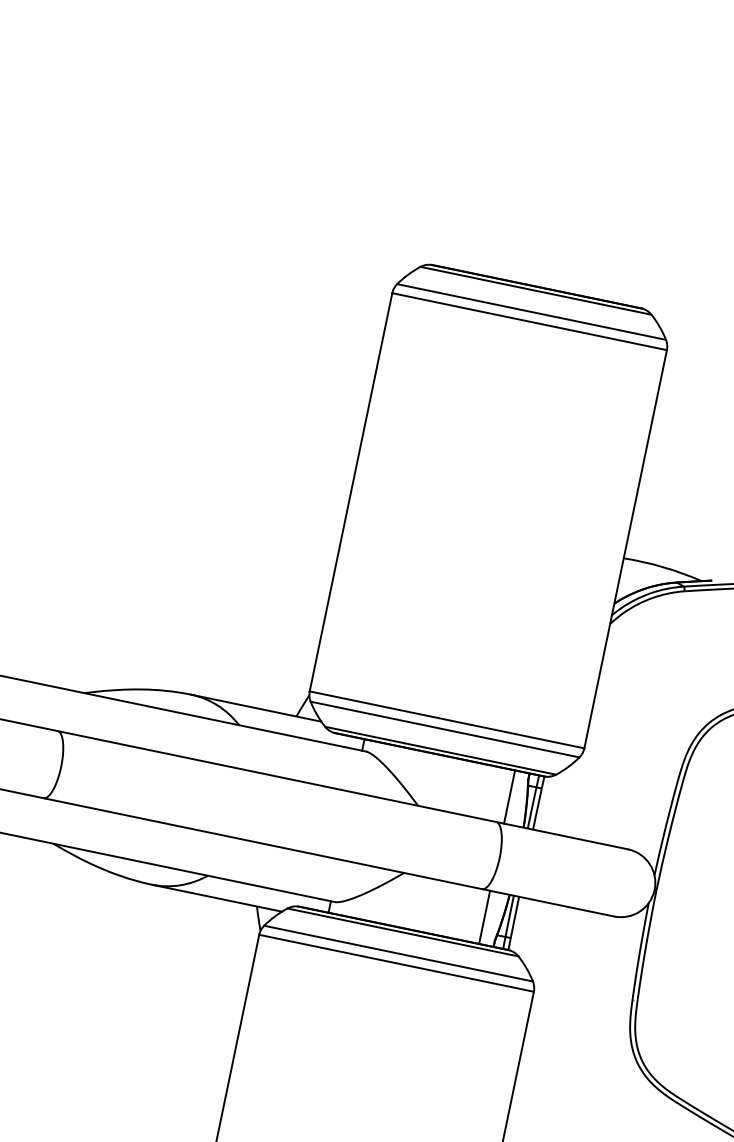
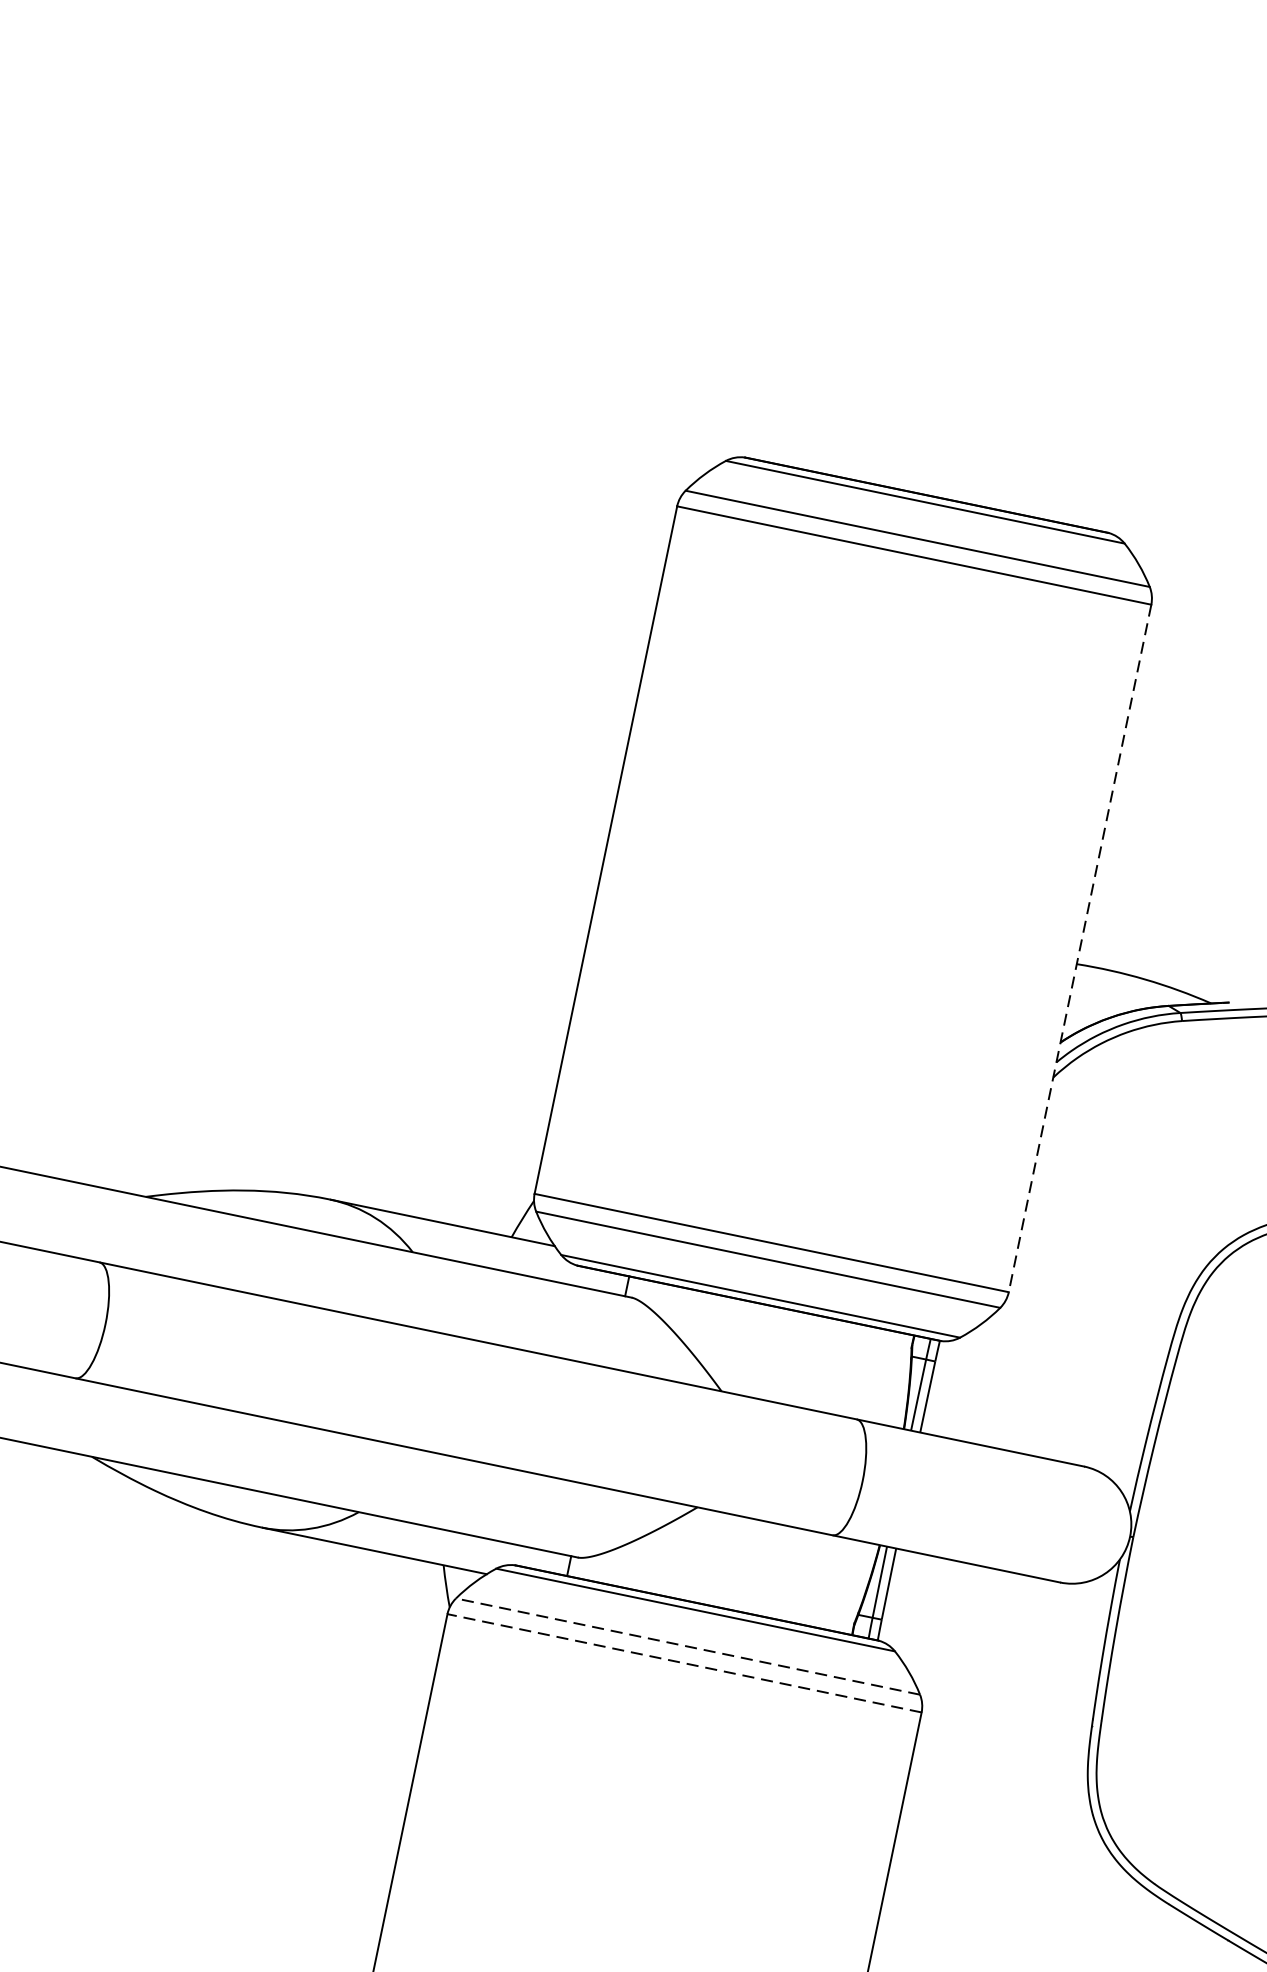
line: (625, 549) -> (1079, 948), solid -> dashed
line: (509, 796) -> (879, 1375), removed
line: (484, 916) -> (836, 1582), removed
line: (398, 953) -> (687, 1646), solid -> dashed
line: (396, 963) -> (684, 1663), solid -> dashed

